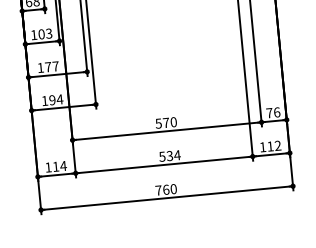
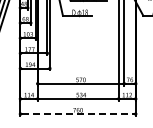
line: (167, 199) -> (78, 114), solid -> dashed

